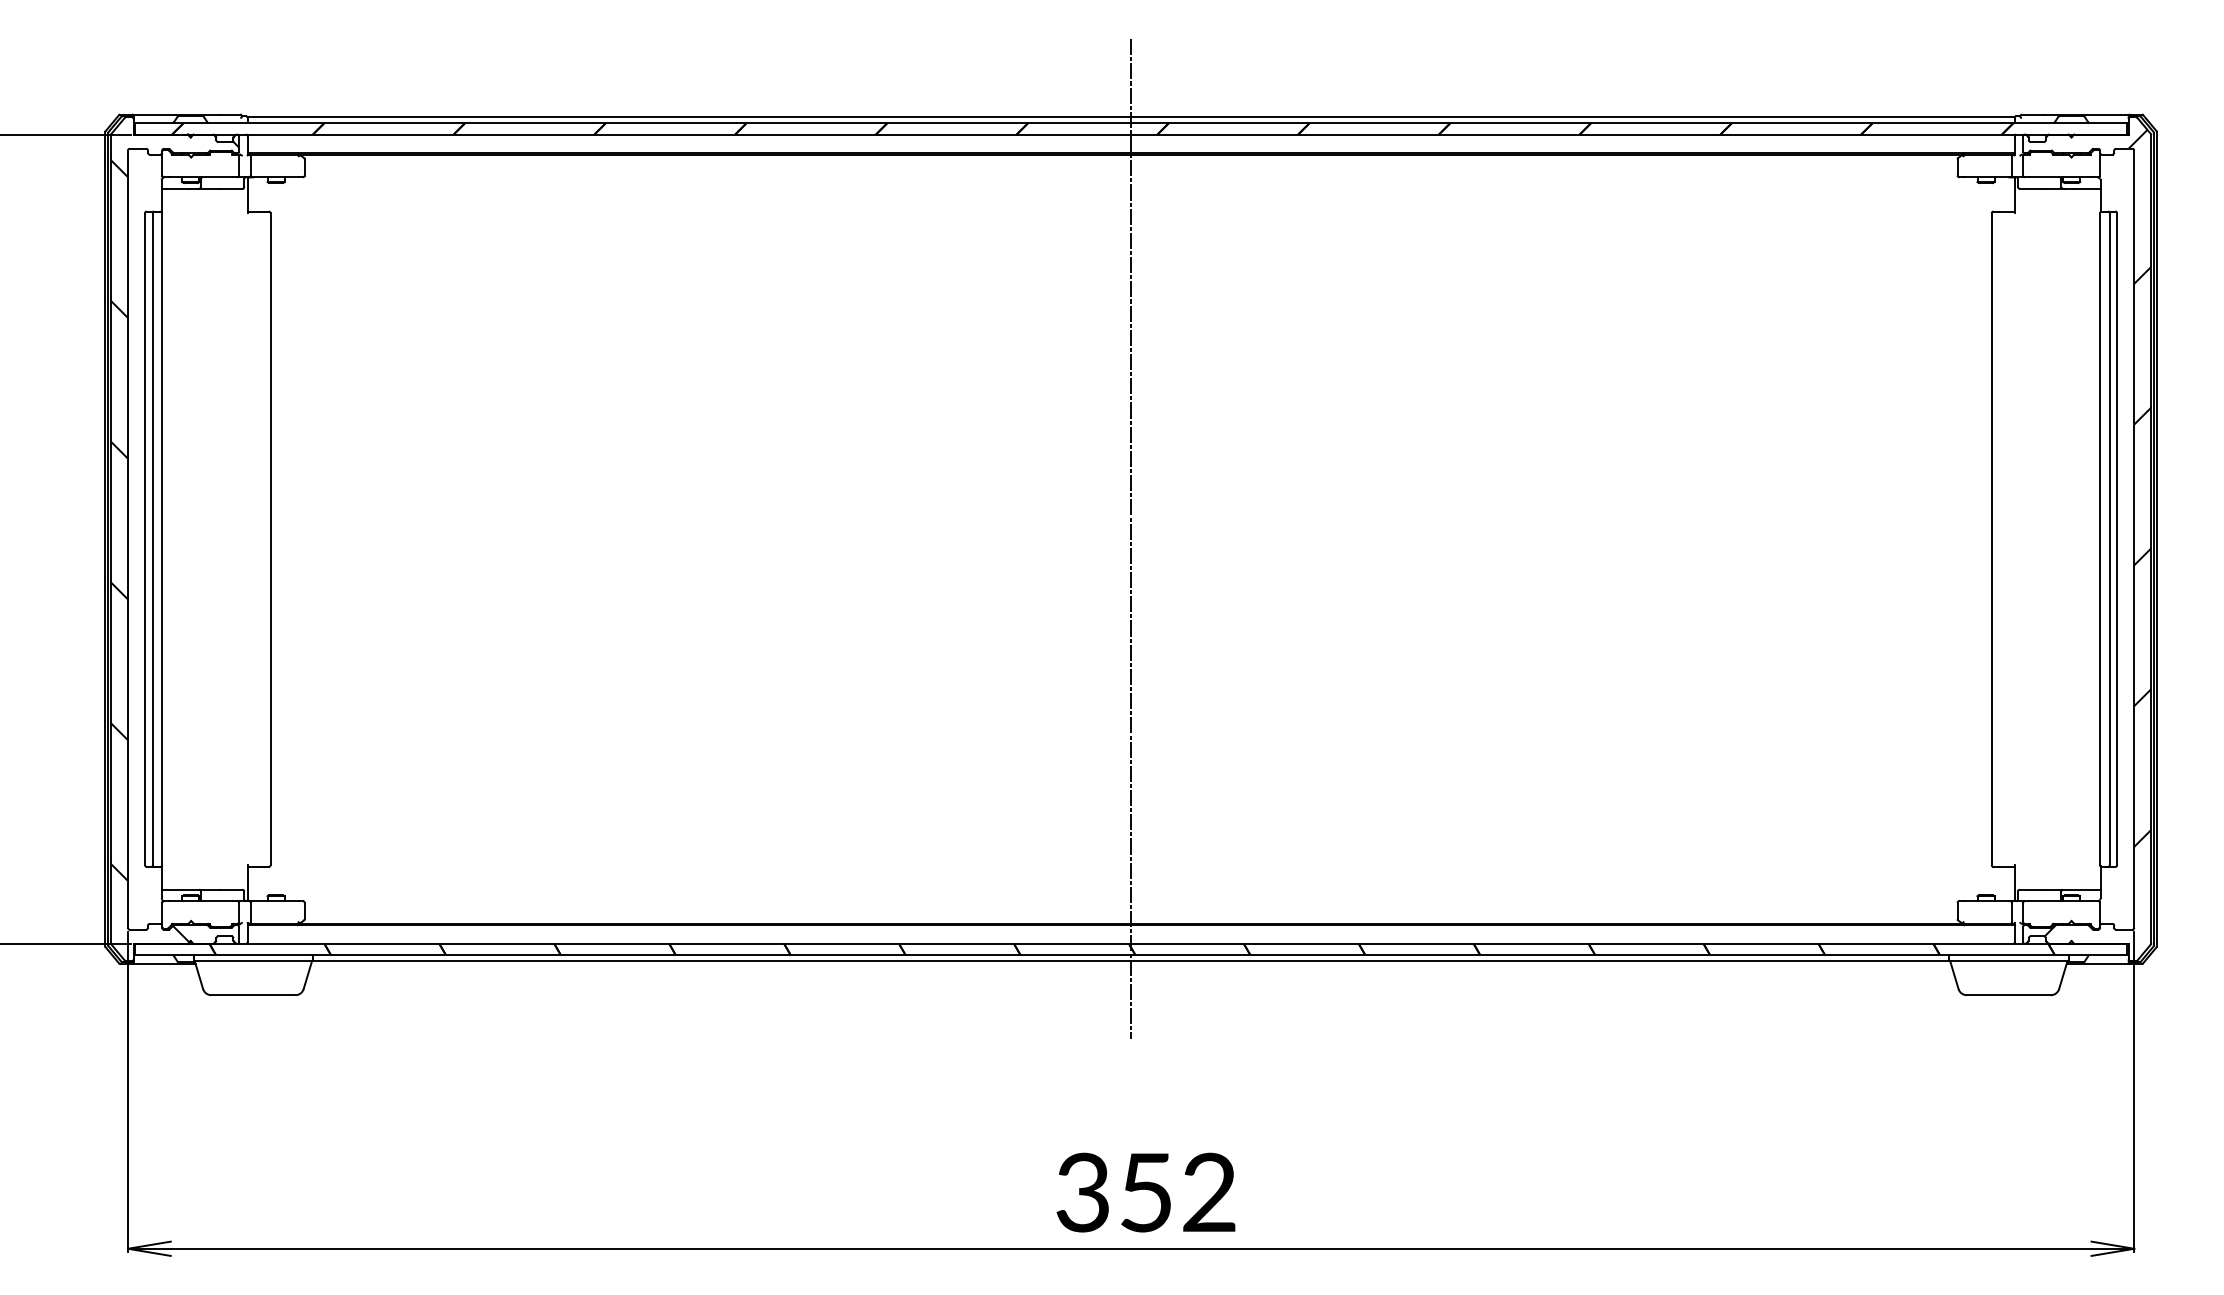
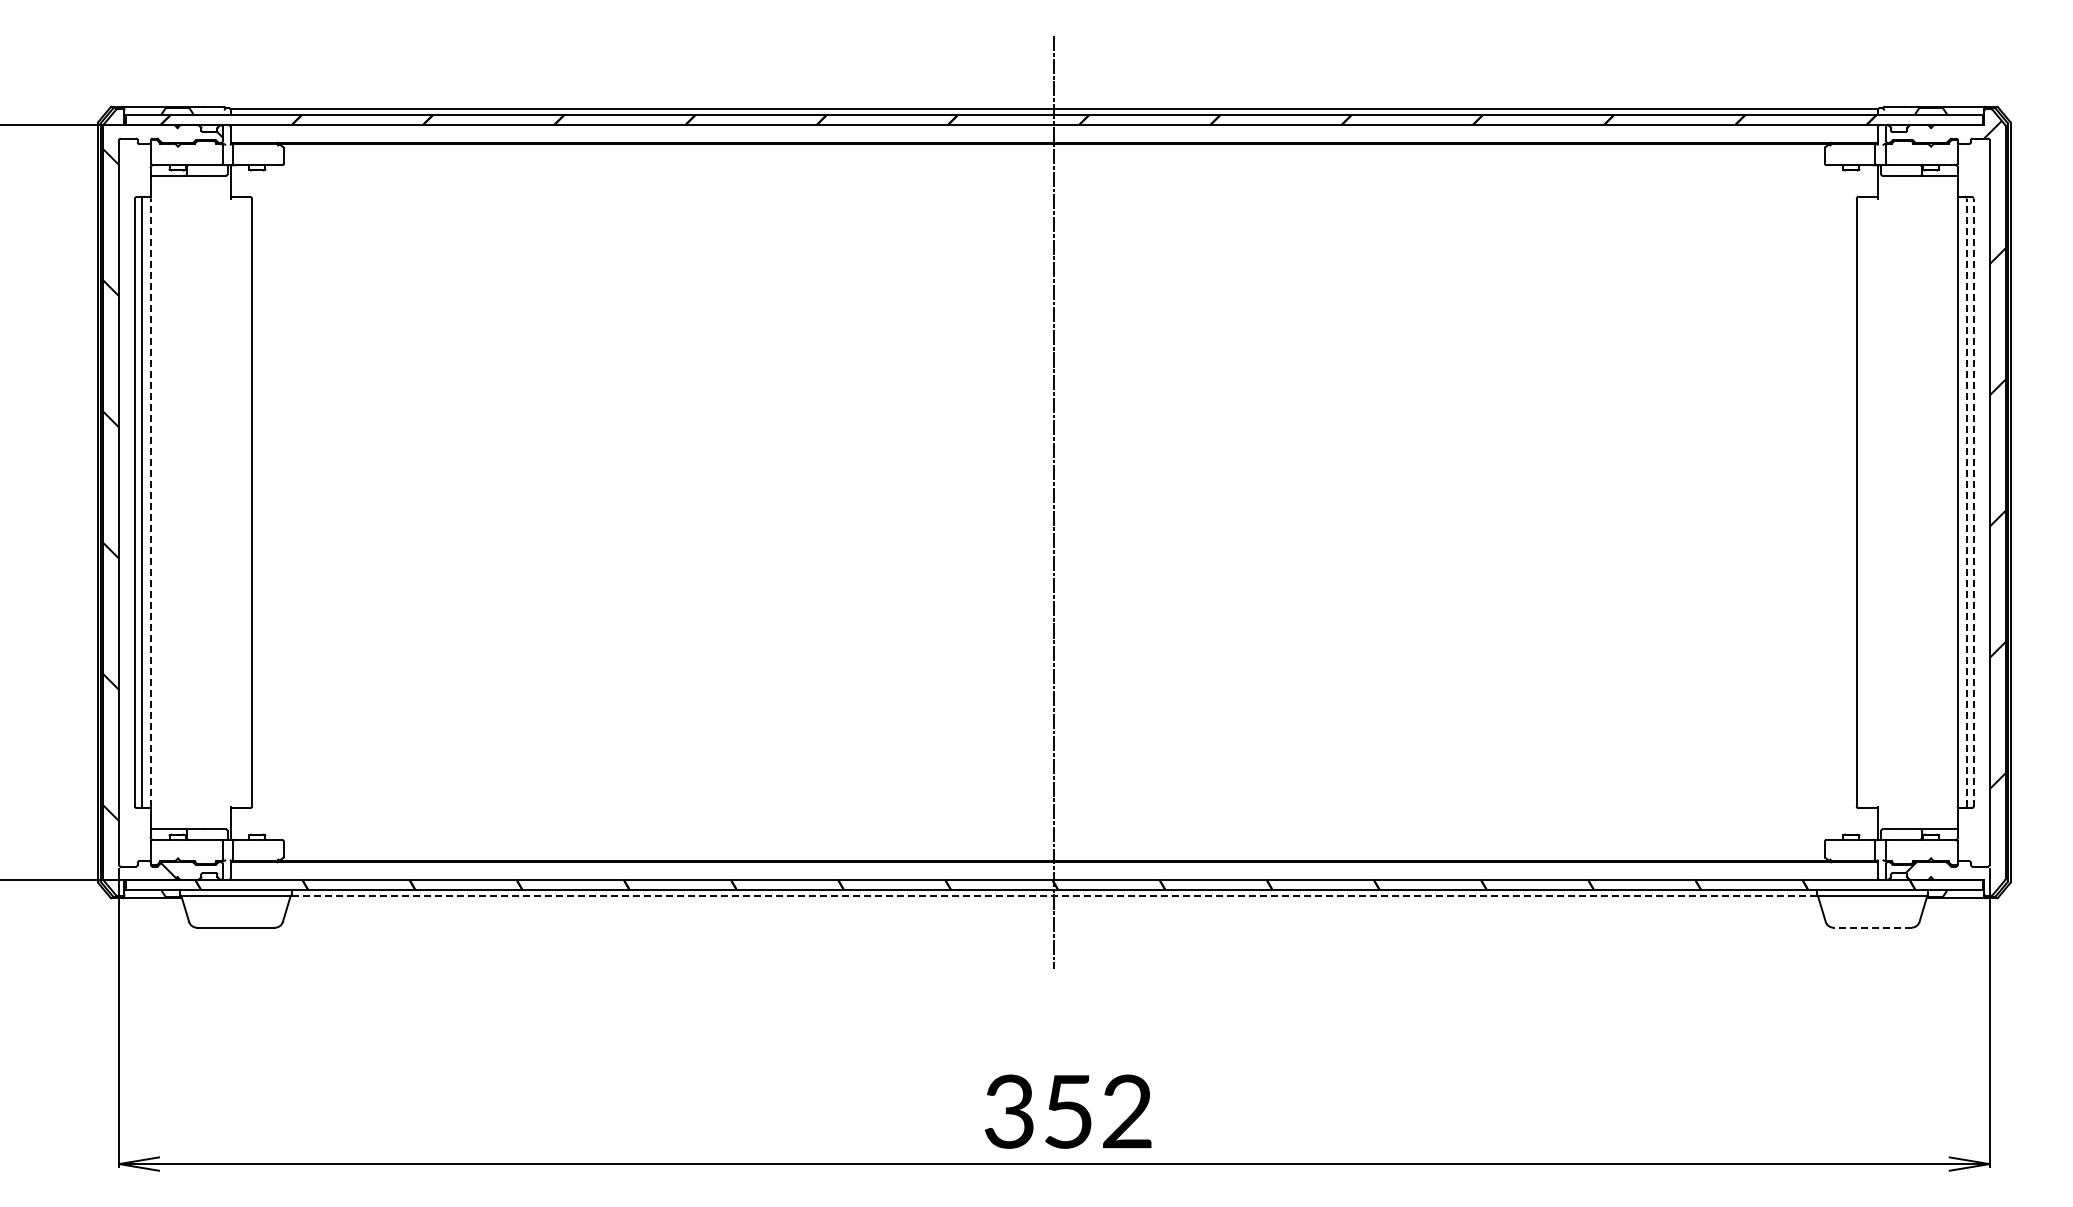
line: (162, 539) -> (151, 502), solid -> dashed
line: (2109, 539) -> (1966, 502), solid -> dashed
line: (2117, 539) -> (1973, 502), solid -> dashed
line: (1131, 960) -> (1054, 895), solid -> dashed
line: (2008, 995) -> (1872, 927), solid -> dashed

